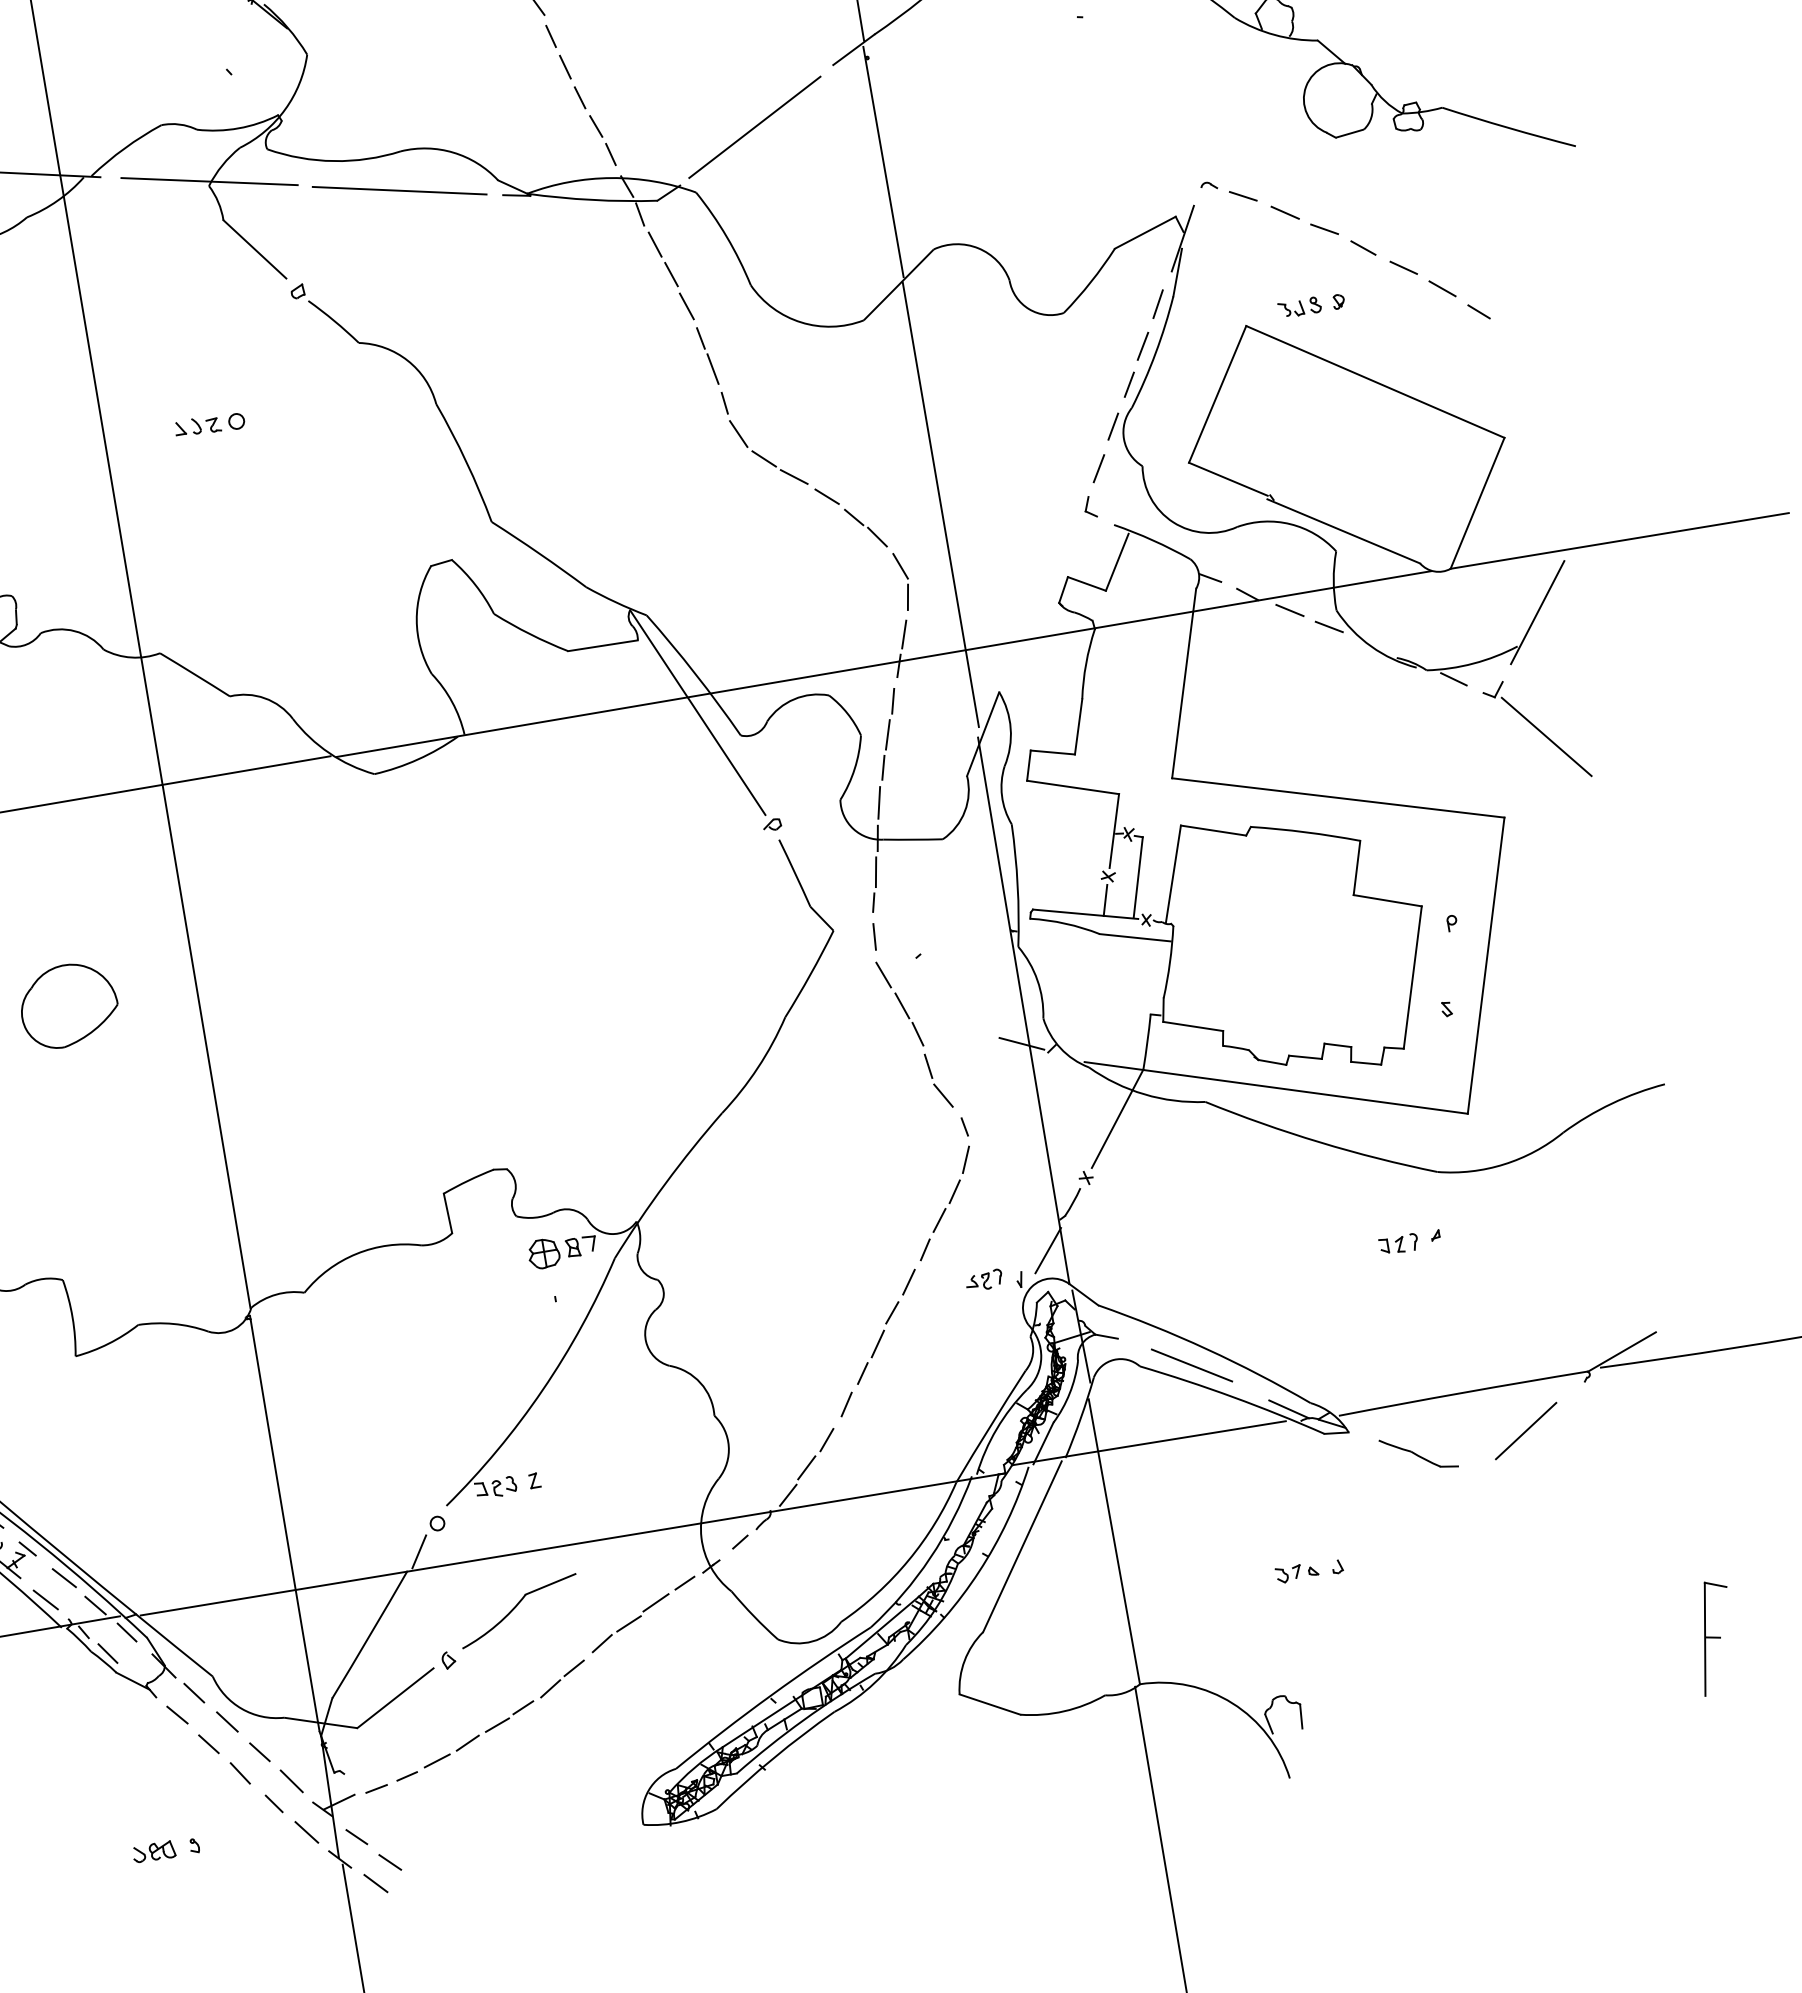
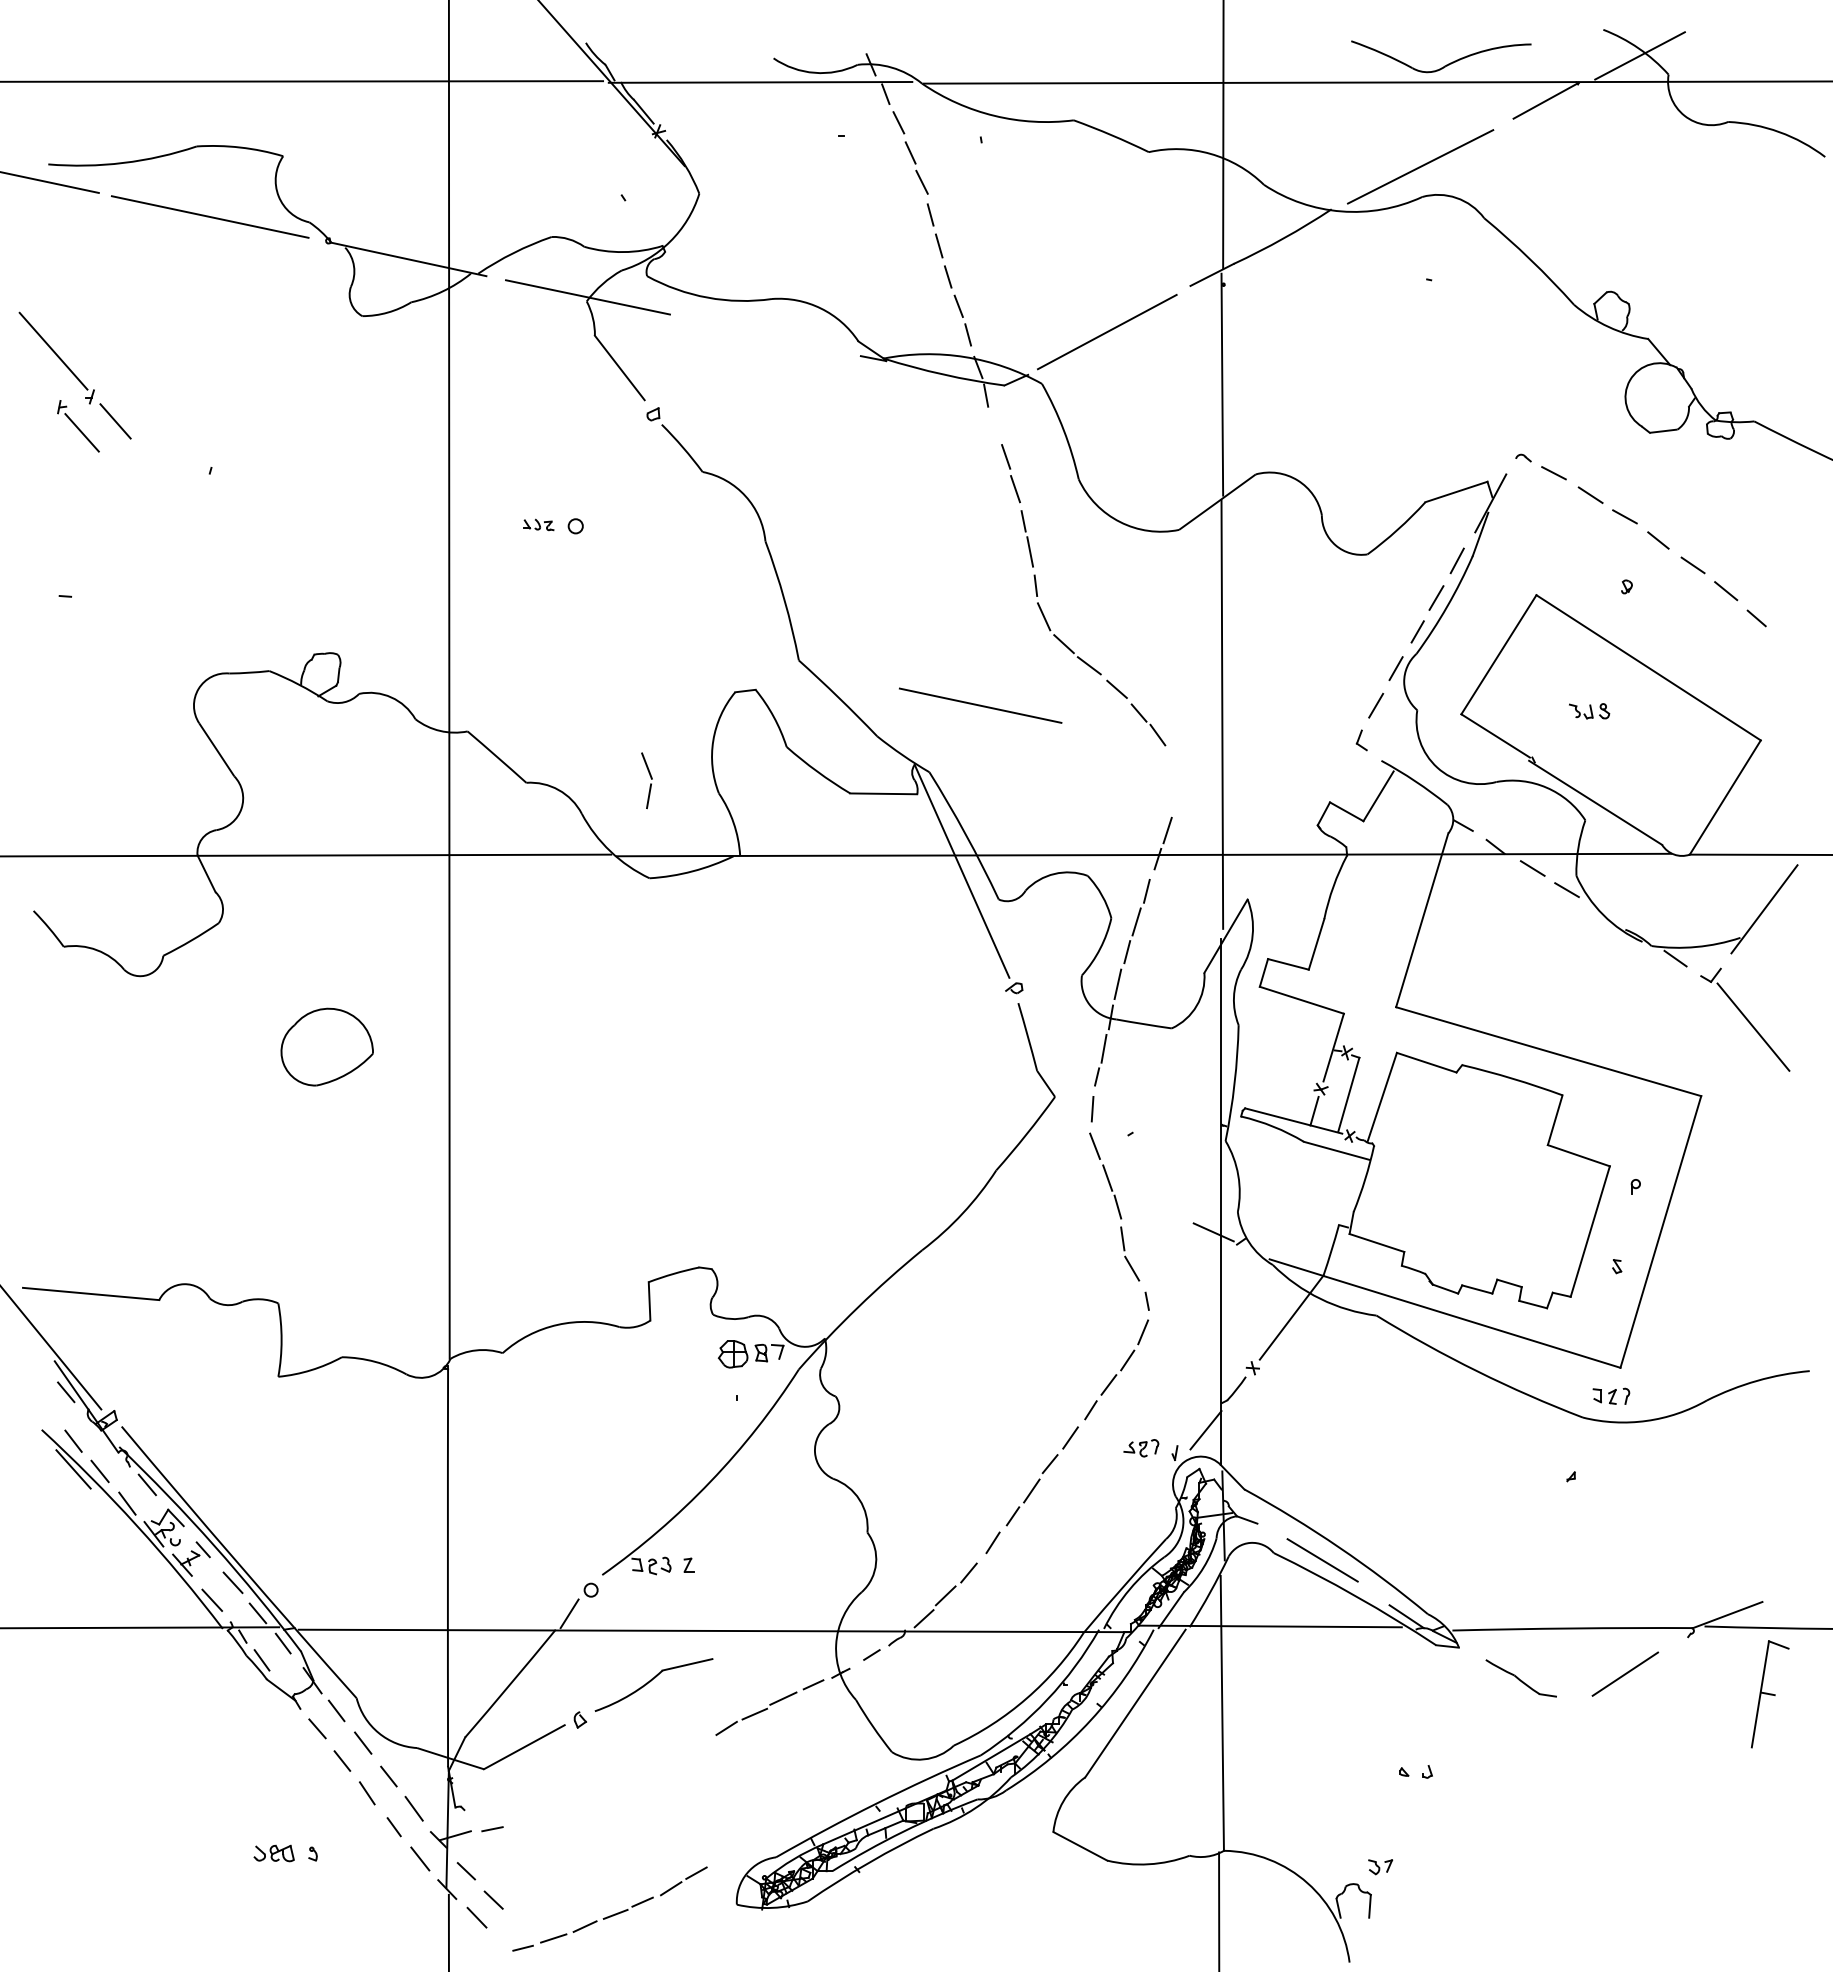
line: (399, 190) -> (980, 705), moved
line: (655, 244) -> (995, 426), removed
part: (1299, 307) -> (1589, 711), moved
part: (197, 426) -> (538, 524), size x0.7
part: (902, 581) -> (646, 780), moved
part: (1398, 1243) -> (1611, 1395), moved
part: (1288, 1574) -> (1380, 1867), moved
part: (1714, 1637) -> (1769, 1694), moved
part: (494, 1725) -> (612, 1914), moved

